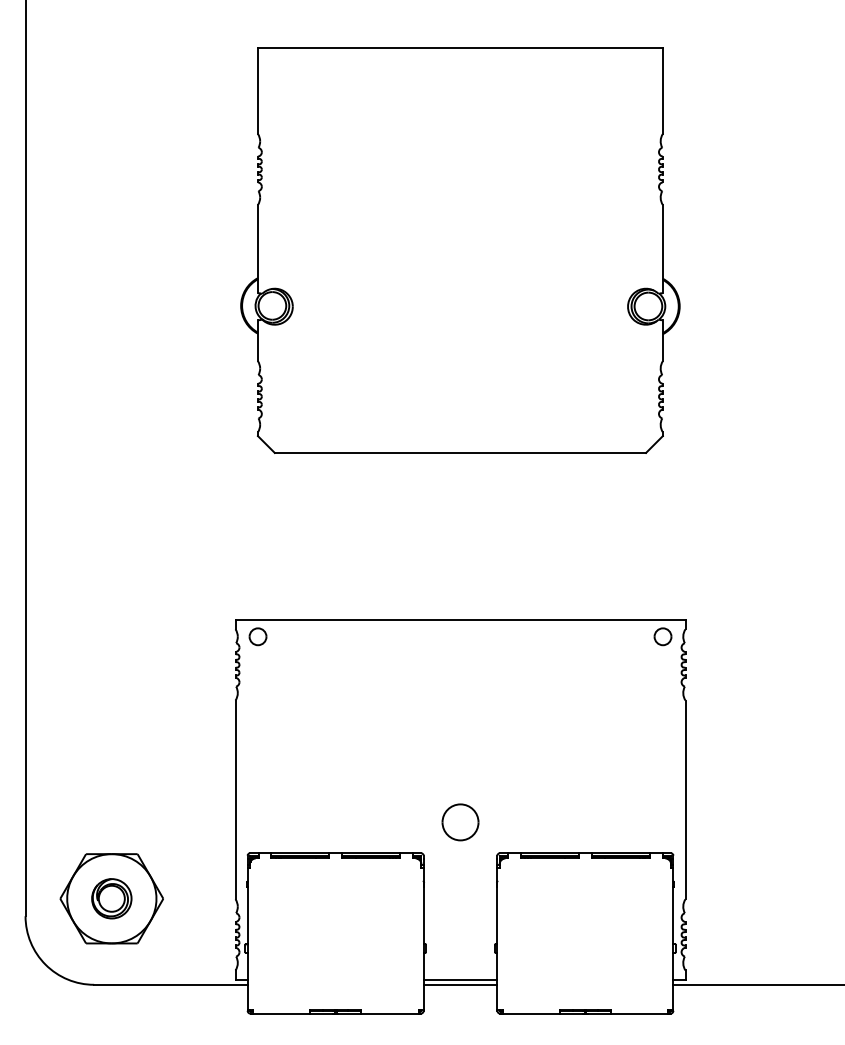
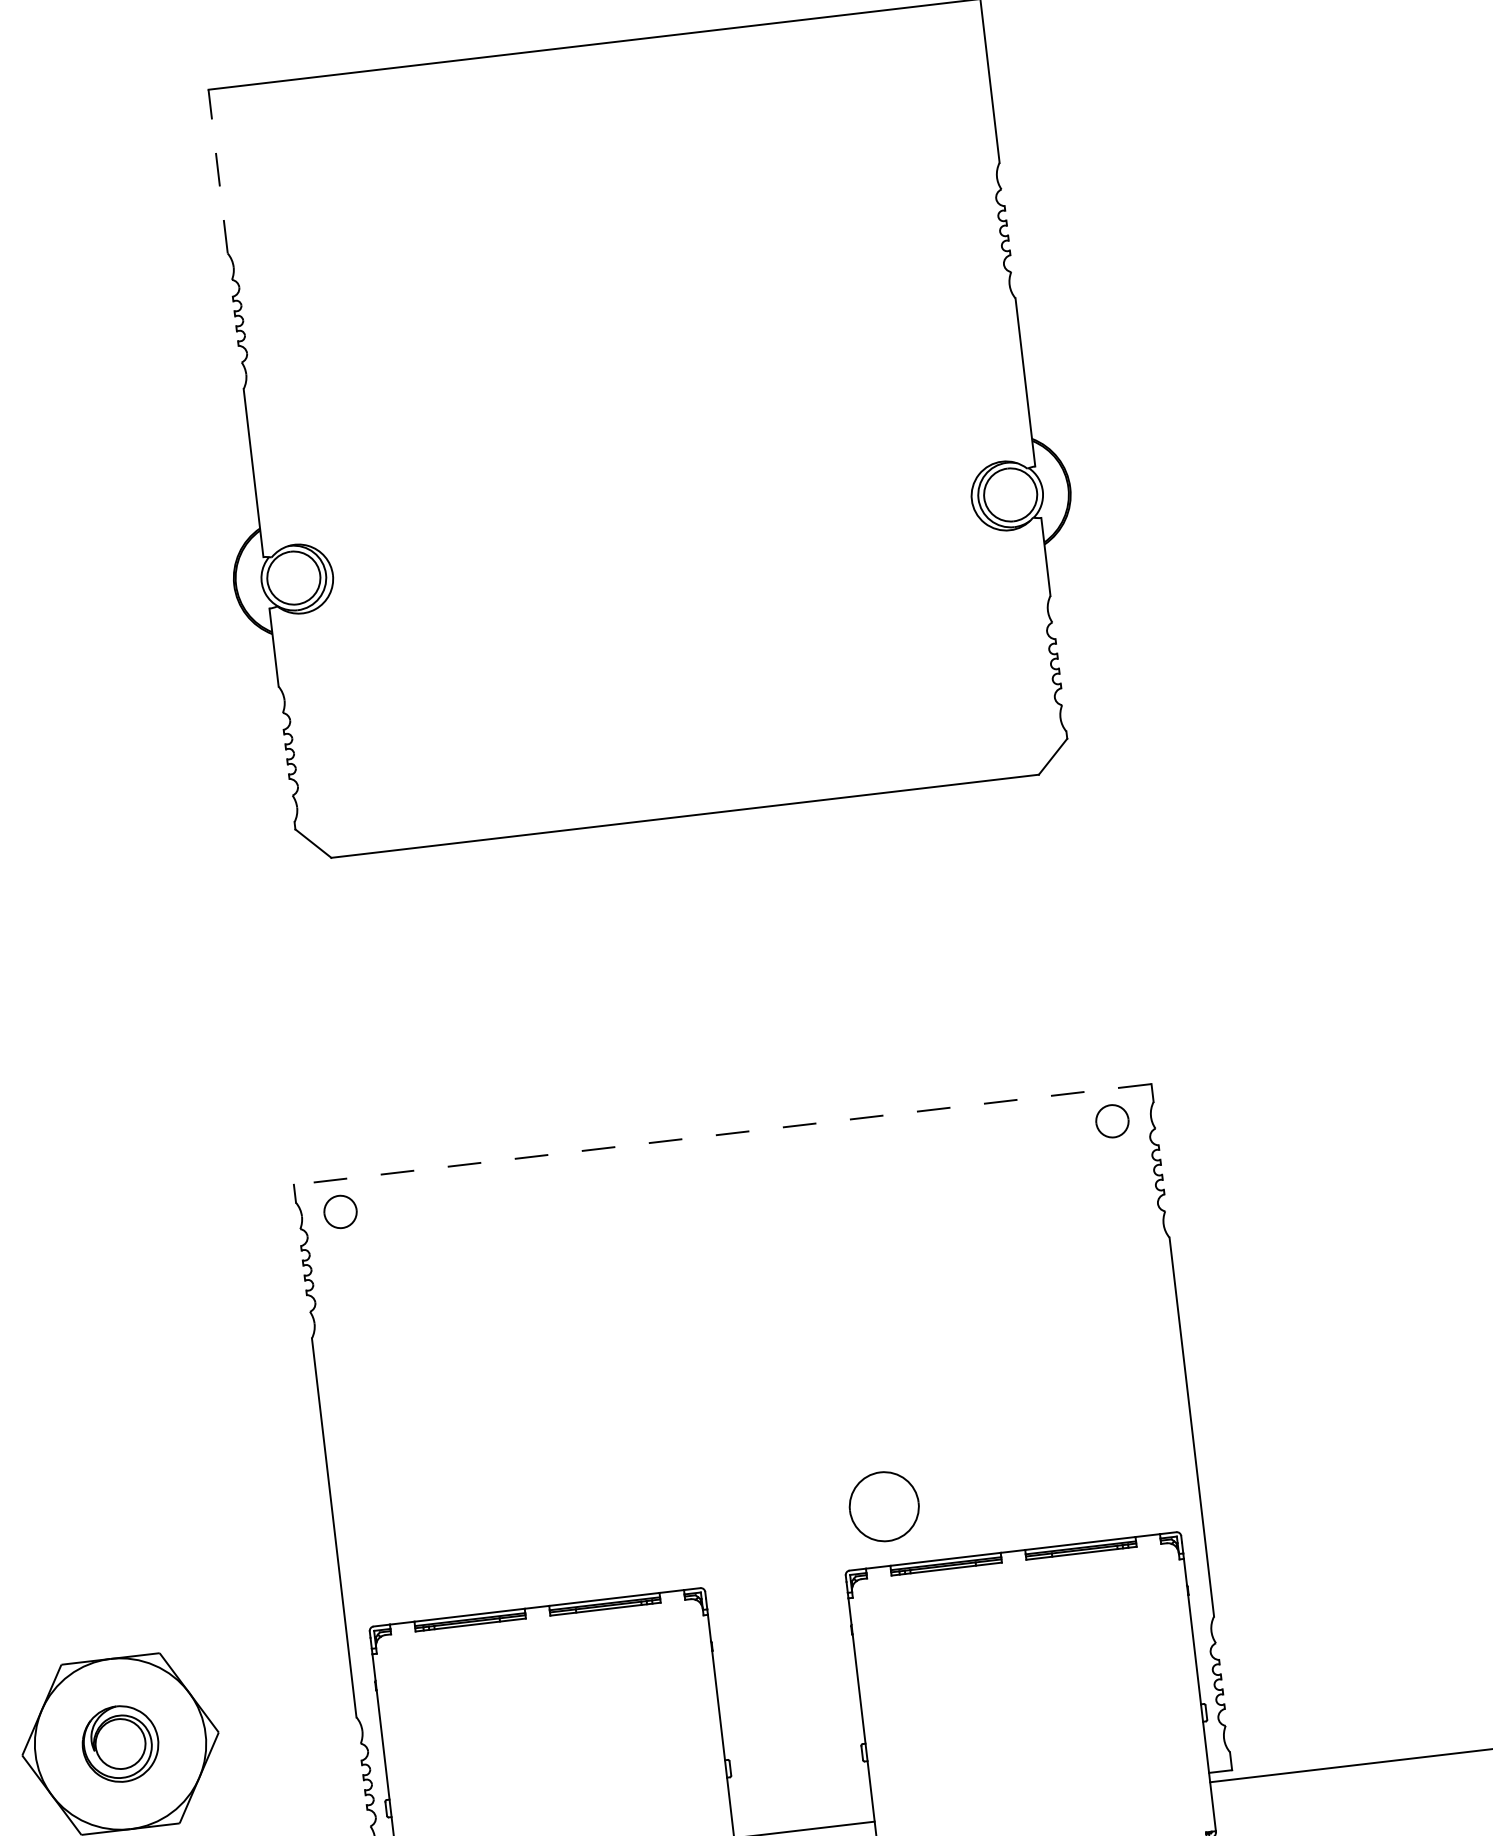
line: (257, 90) -> (217, 170), solid -> dashed
line: (460, 619) -> (722, 1133), solid -> dashed
part: (460, 822) -> (884, 1506), moved
line: (460, 979) -> (803, 1819), removed

